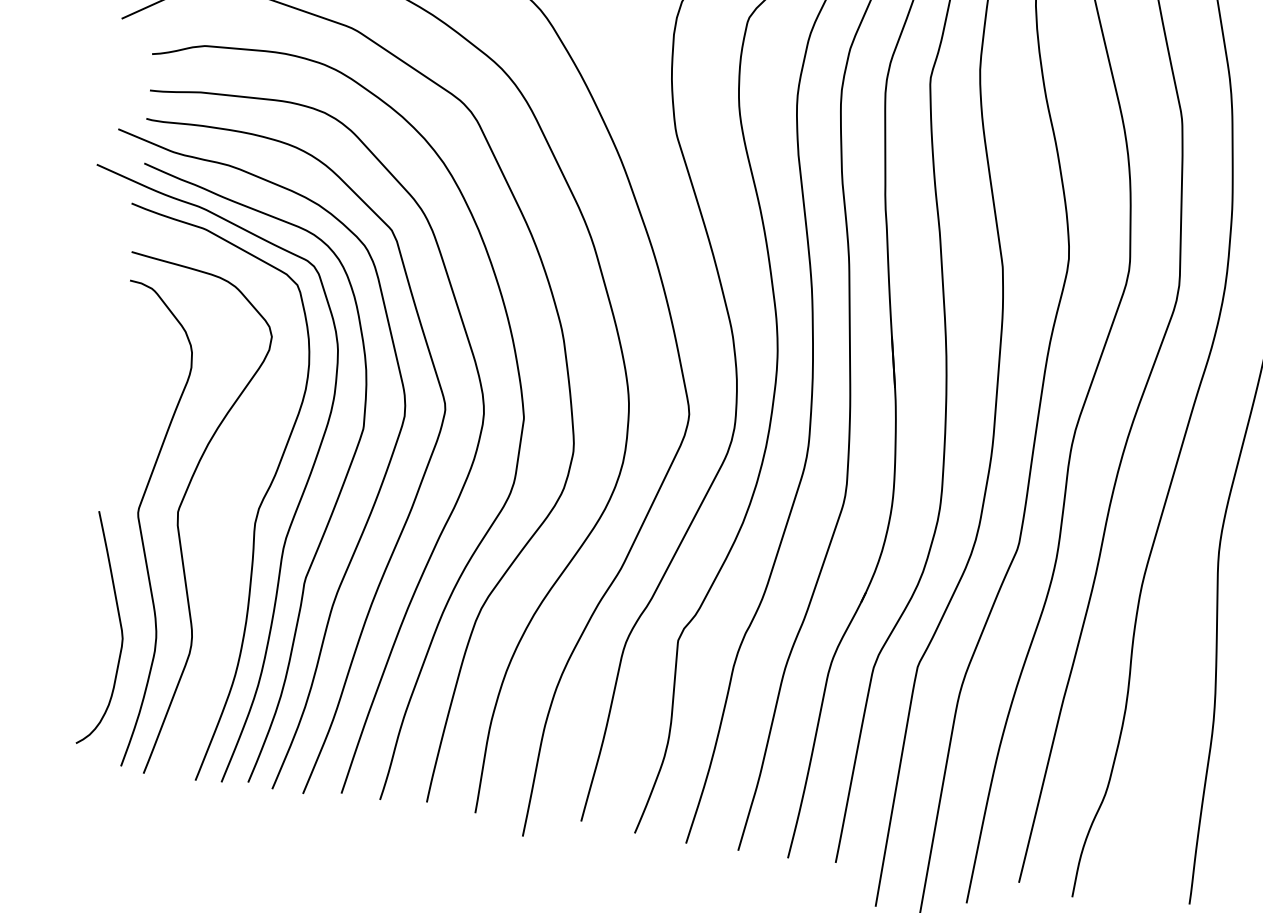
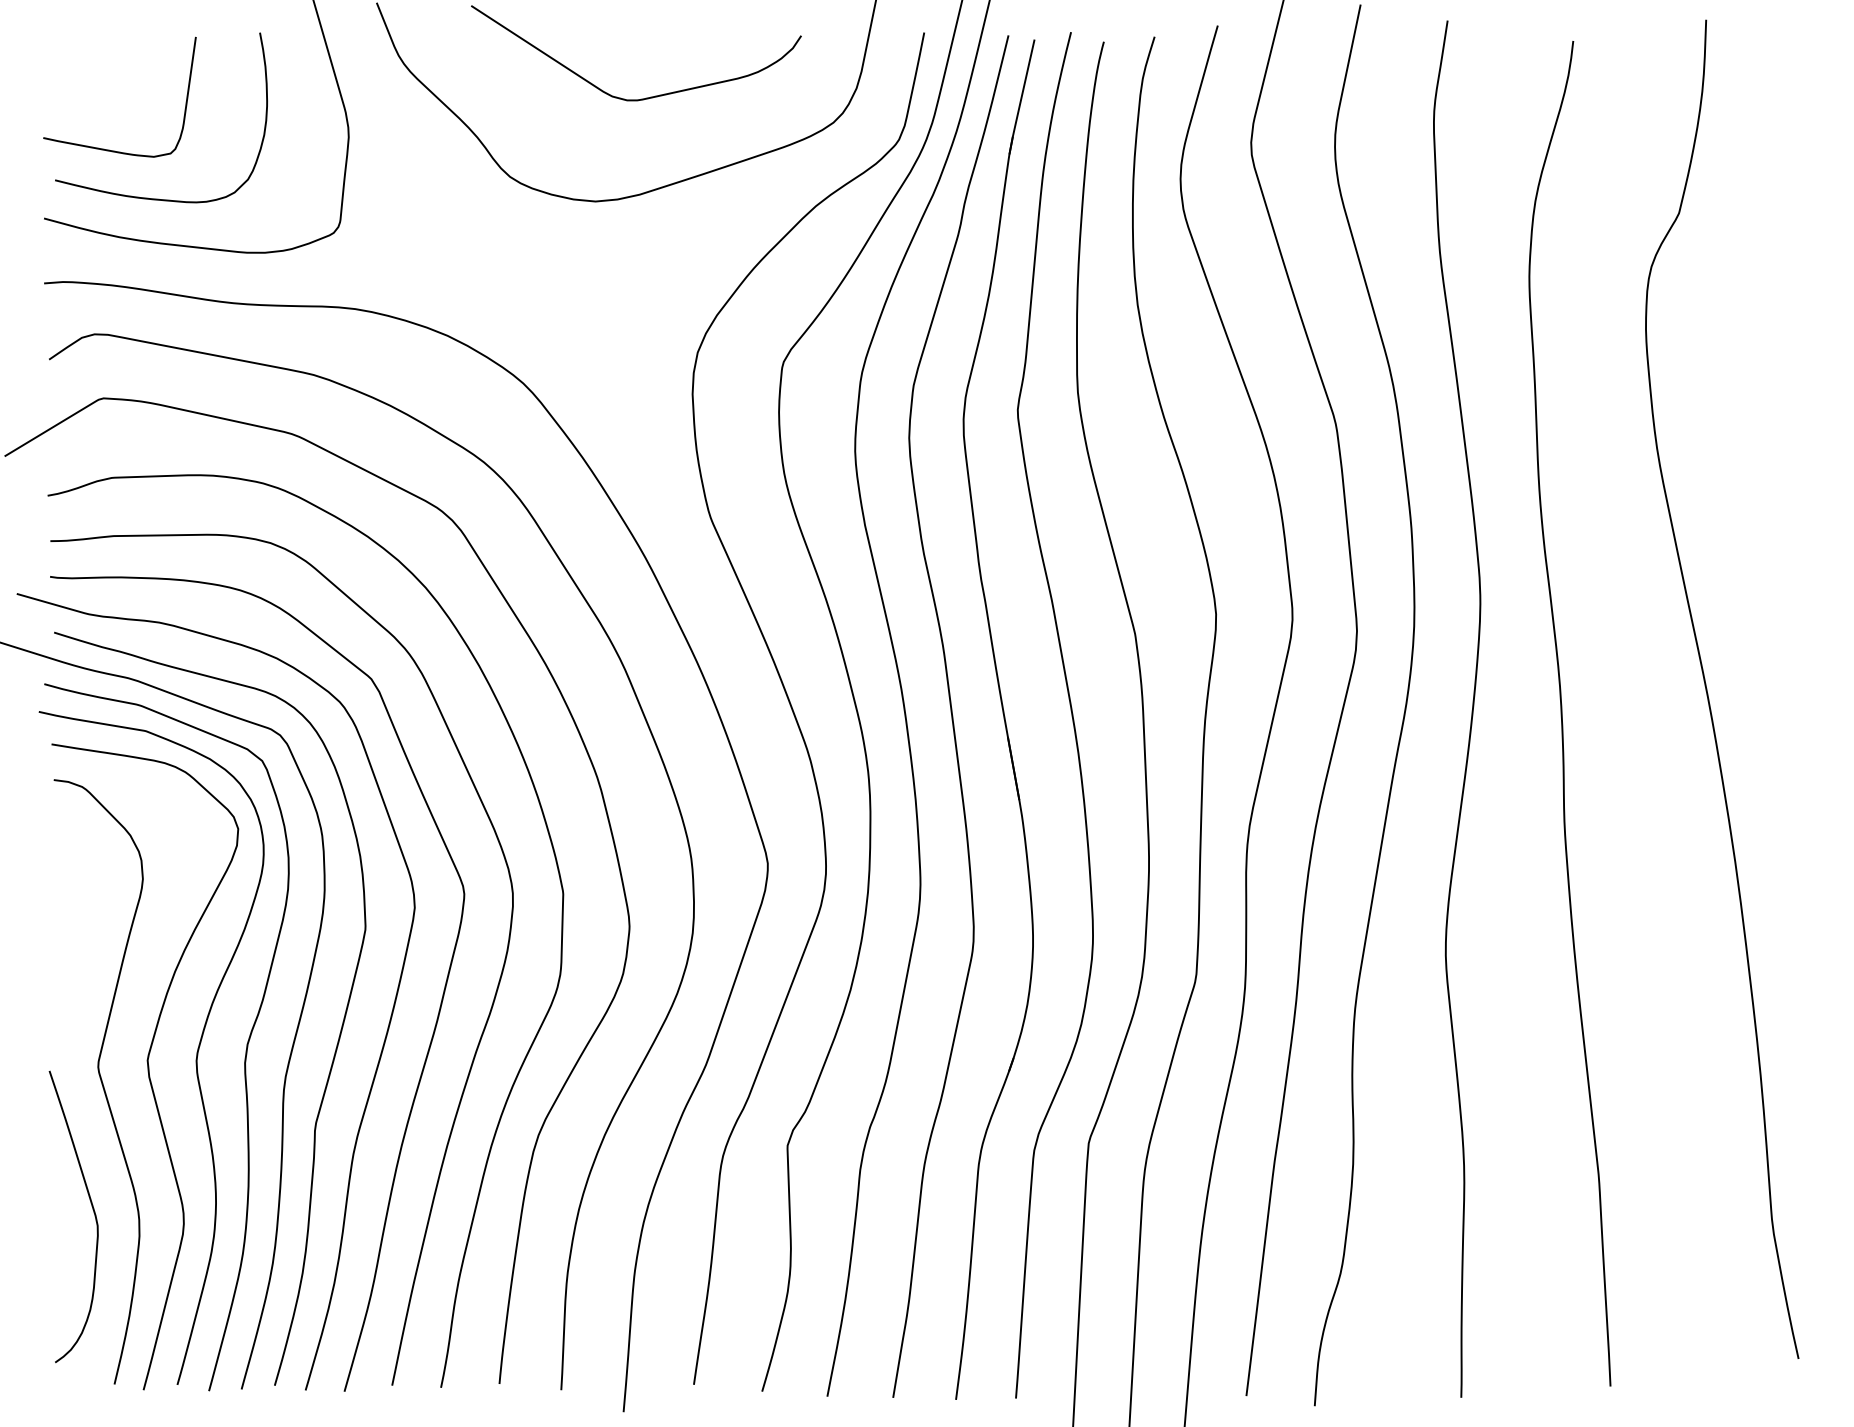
curve: (217, 510) -> (196, 1052), added

